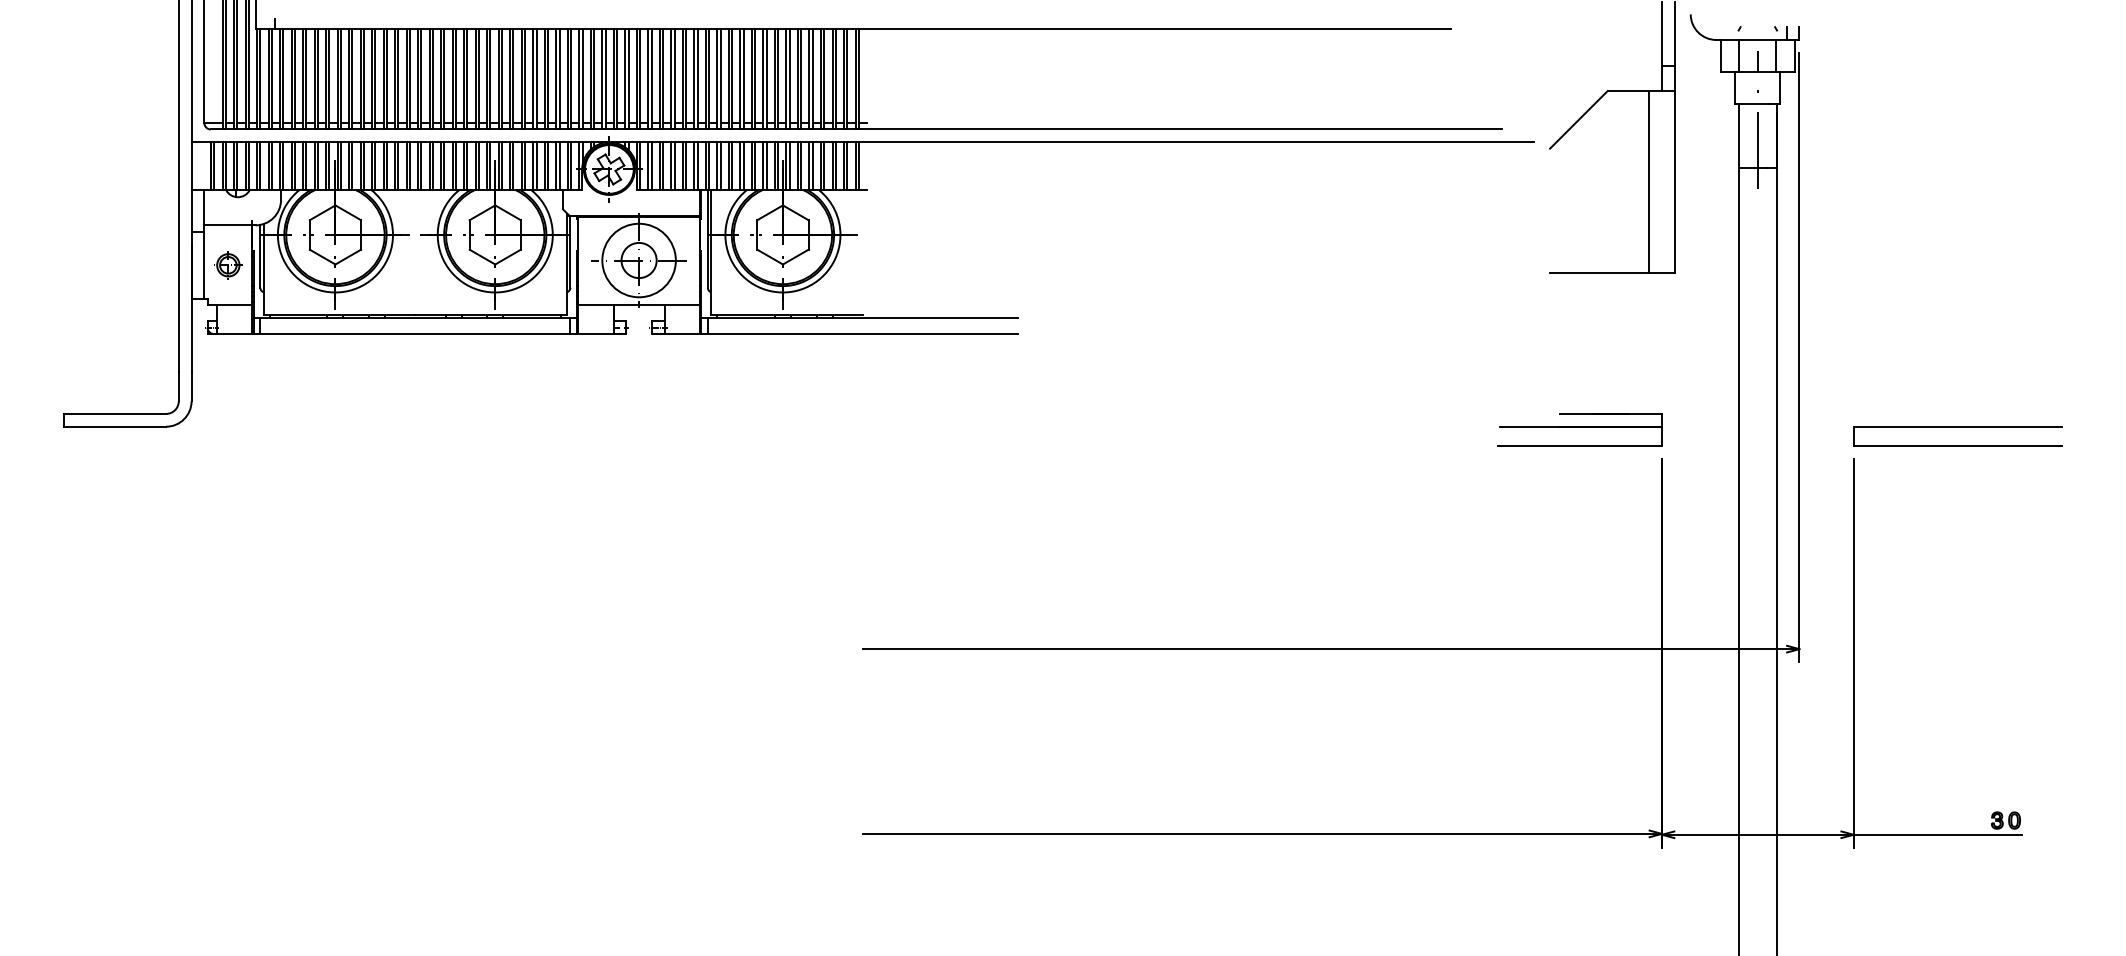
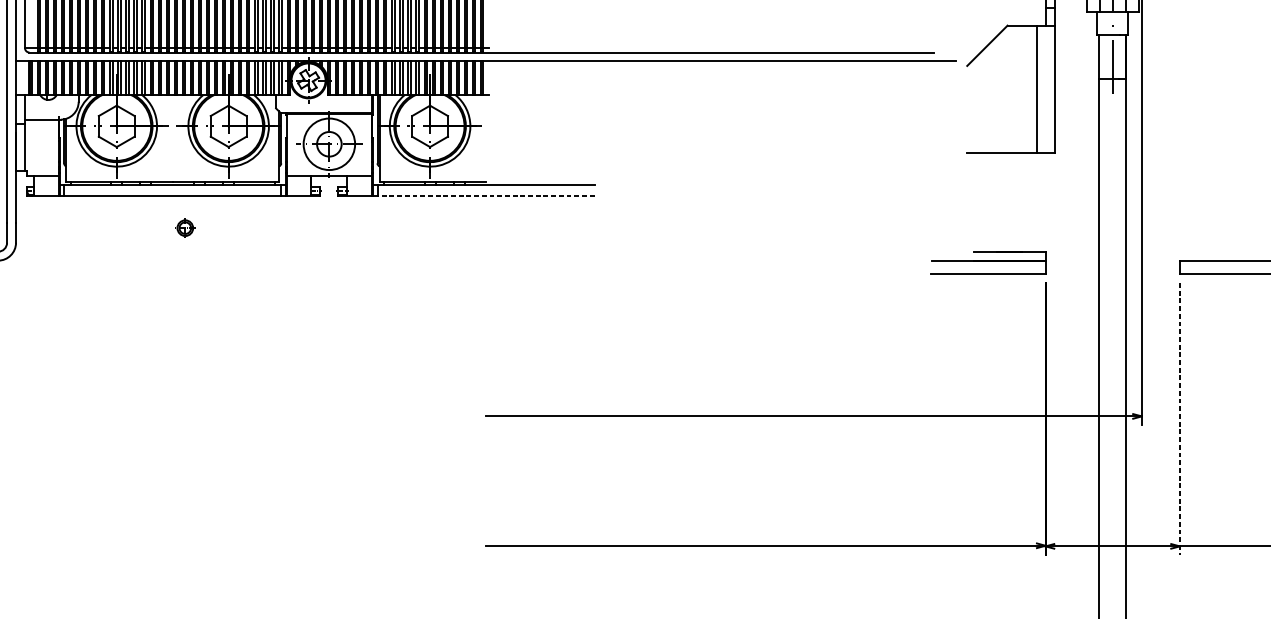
part: (228, 265) -> (185, 228), moved
line: (862, 334) -> (485, 196), solid -> dashed
line: (1853, 653) -> (1179, 419), solid -> dashed

